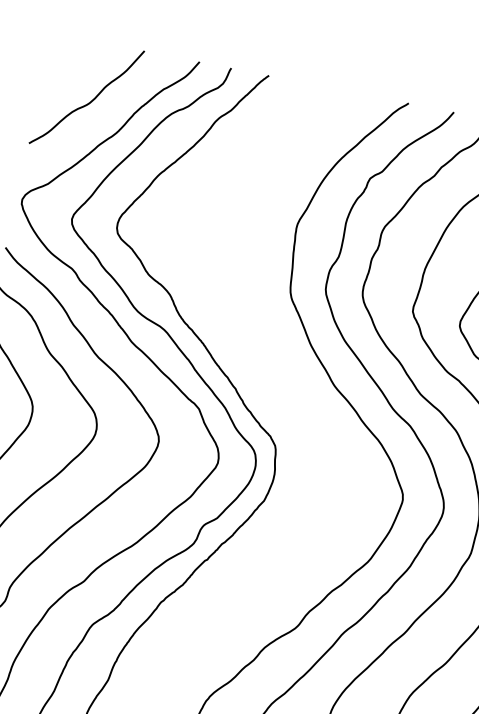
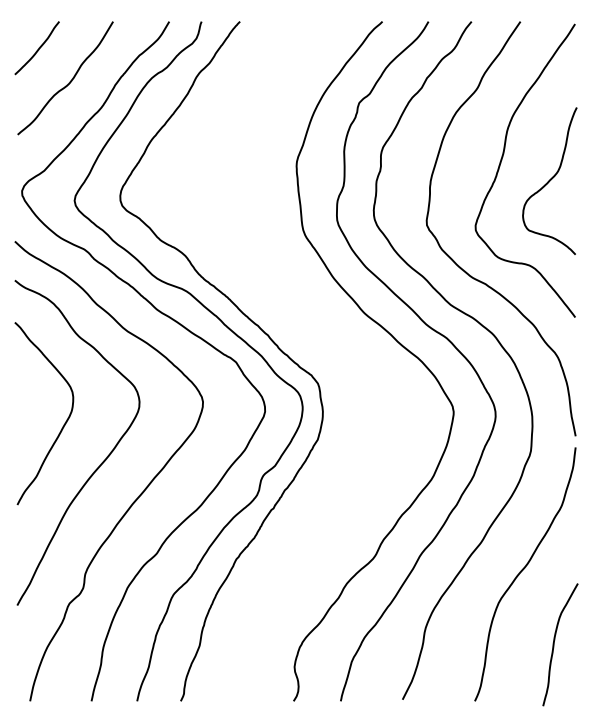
curve: (64, 63) -> (37, 49), added

